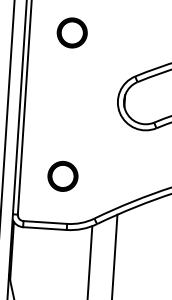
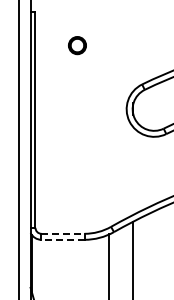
part: (72, 32) -> (77, 45), size x0.6
part: (63, 176) -> (77, 187), removed
line: (45, 222) -> (63, 233), solid -> dashed
line: (45, 228) -> (63, 239), solid -> dashed

